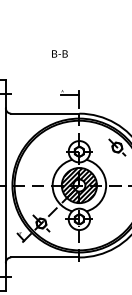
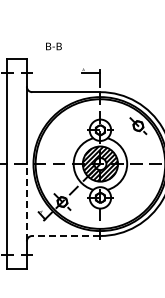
text: (59, 53) -> (53, 46), moved
line: (5, 223) -> (26, 202), solid -> dashed
line: (44, 256) -> (65, 235), solid -> dashed

